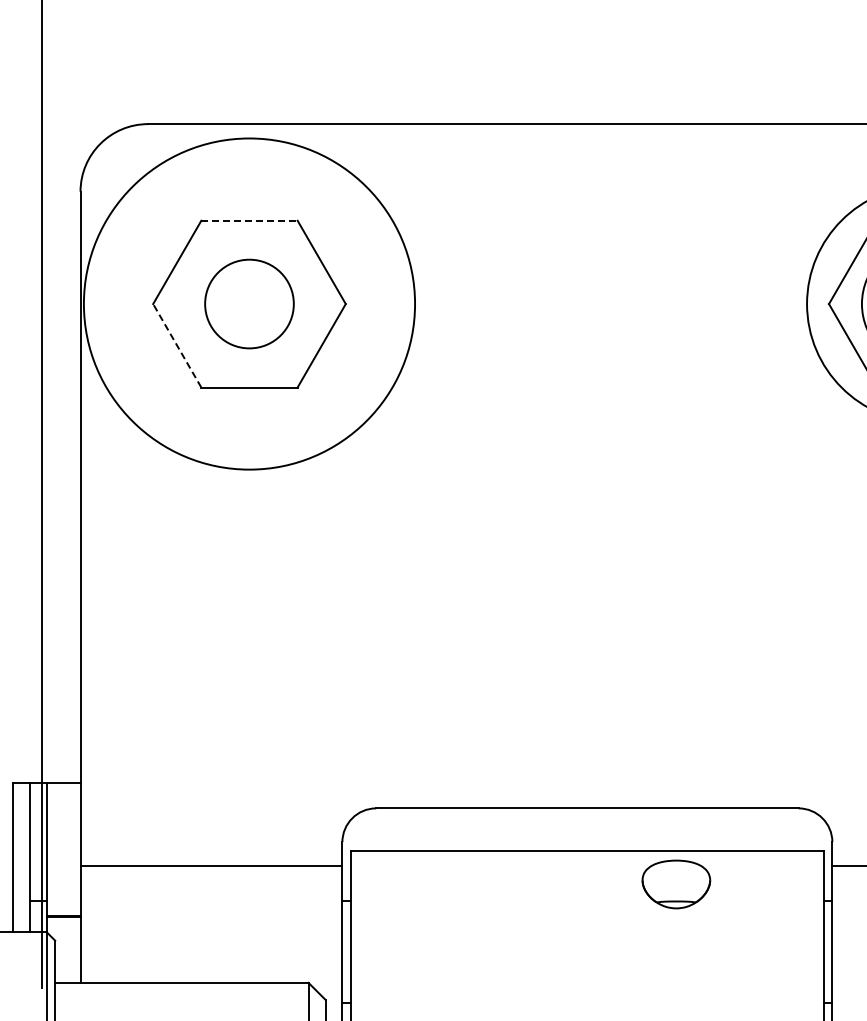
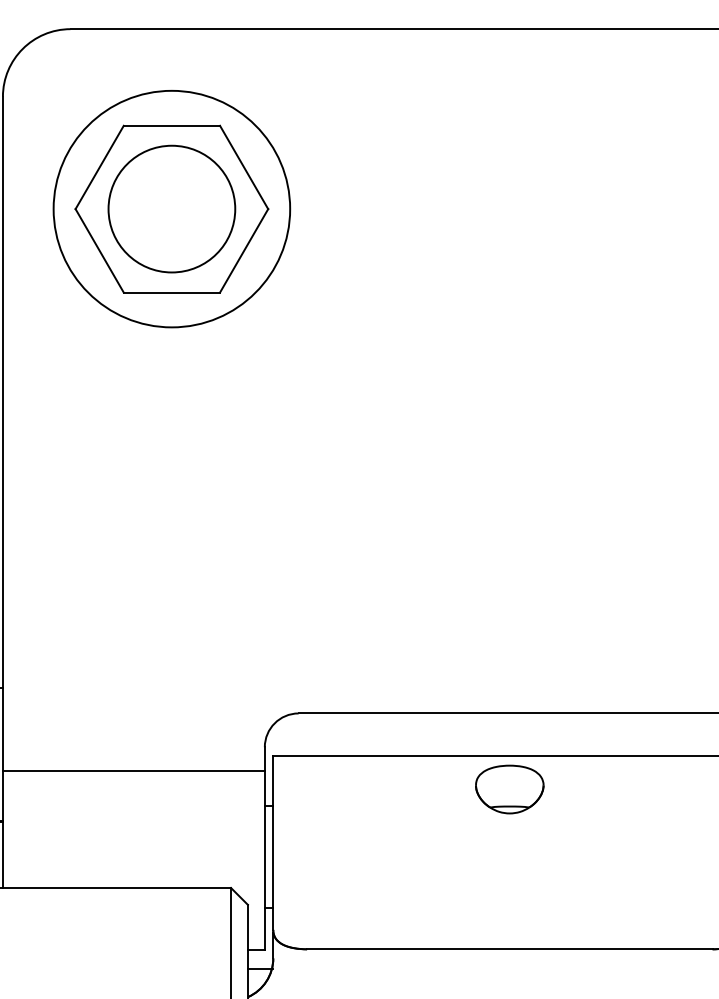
line: (249, 220) -> (171, 125), dashed -> solid
circle: (249, 303) -> (171, 208), size x0.71
circle: (249, 303) -> (171, 208), size x1.43
line: (177, 345) -> (99, 250), dashed -> solid
part: (676, 884) -> (509, 789), moved

